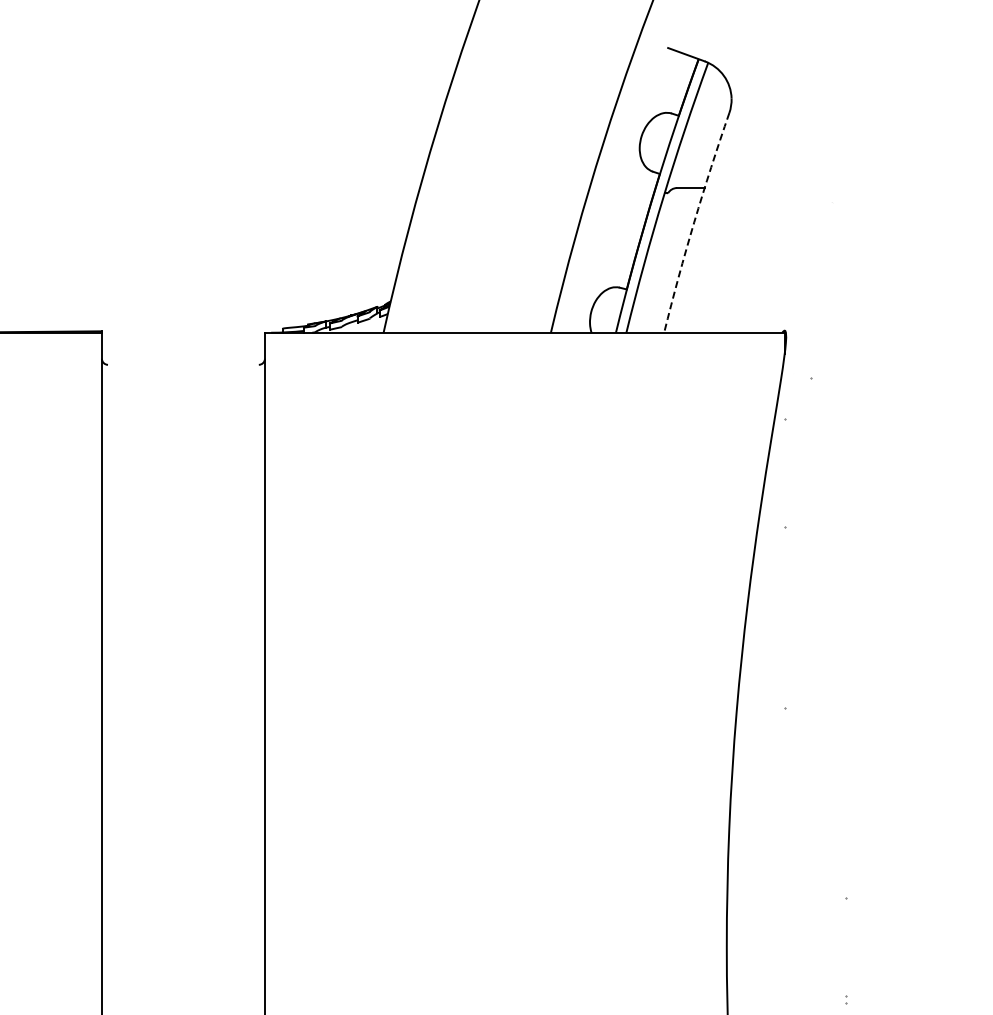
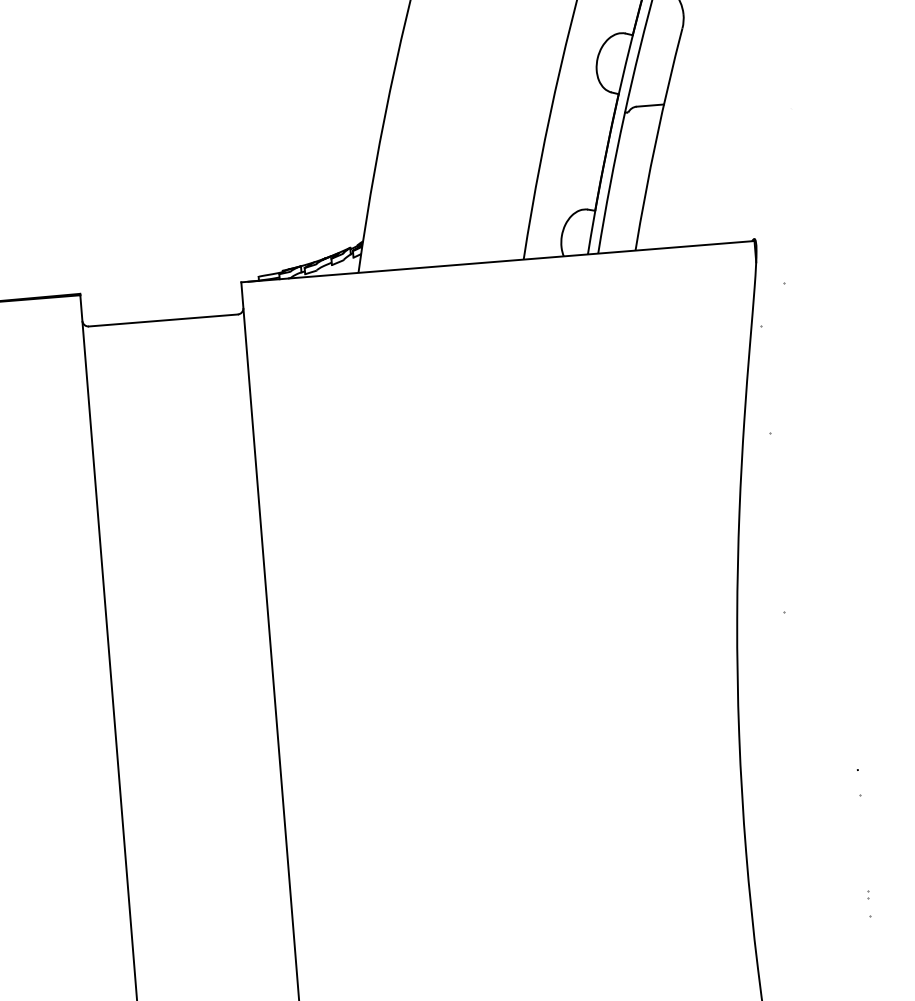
arc: (694, 222) -> (656, 139), dashed -> solid
line: (183, 364) -> (163, 320), added

